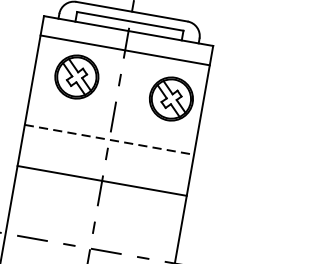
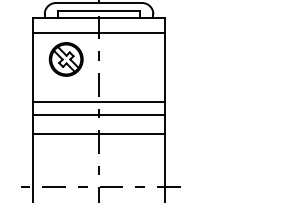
part: (170, 98) -> (139, 63), removed
line: (109, 140) -> (99, 102), dashed -> solid
line: (105, 156) -> (98, 115), added

